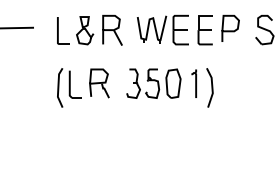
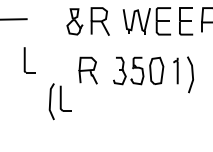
part: (63, 30) -> (29, 59), moved
part: (69, 87) -> (60, 101), moved

